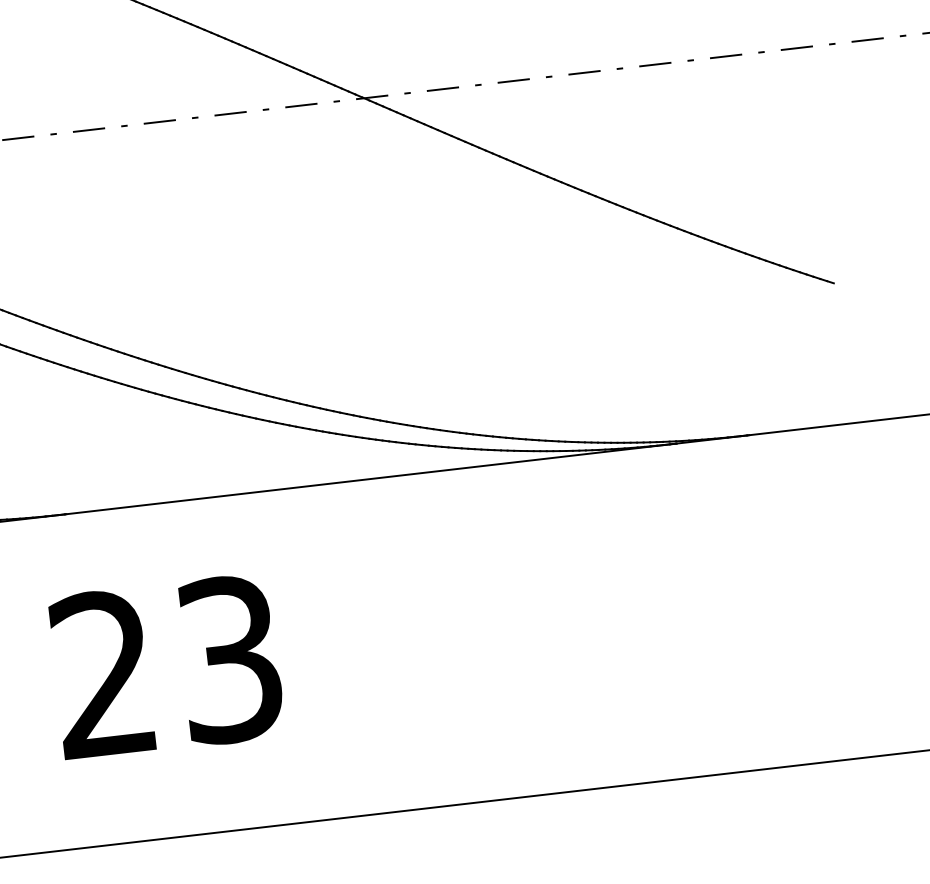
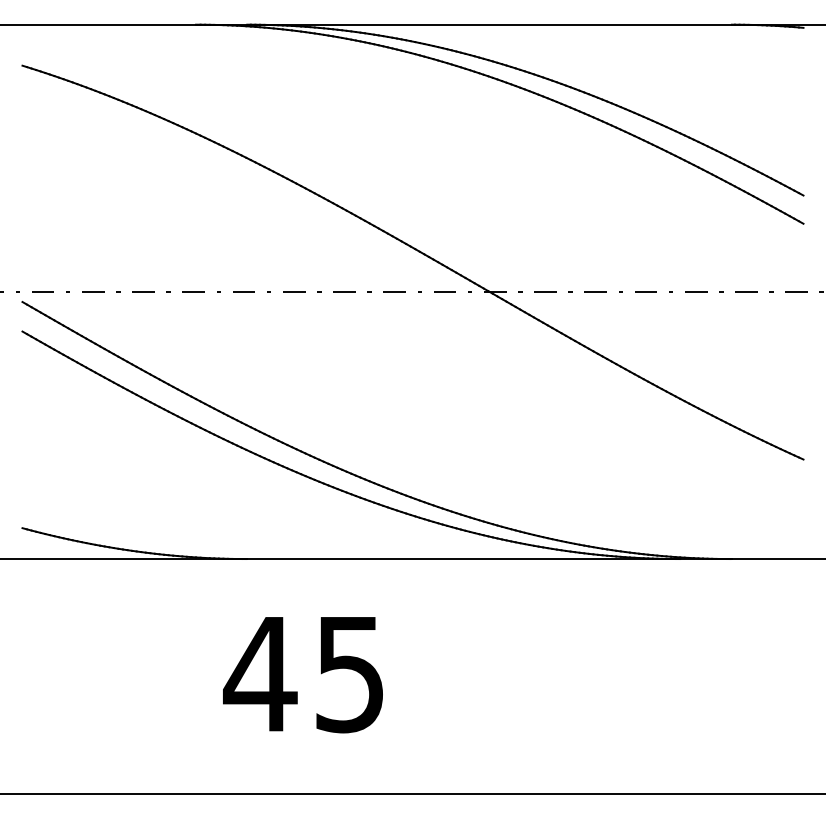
text: (164, 667) -> (303, 674), 23 -> 45

